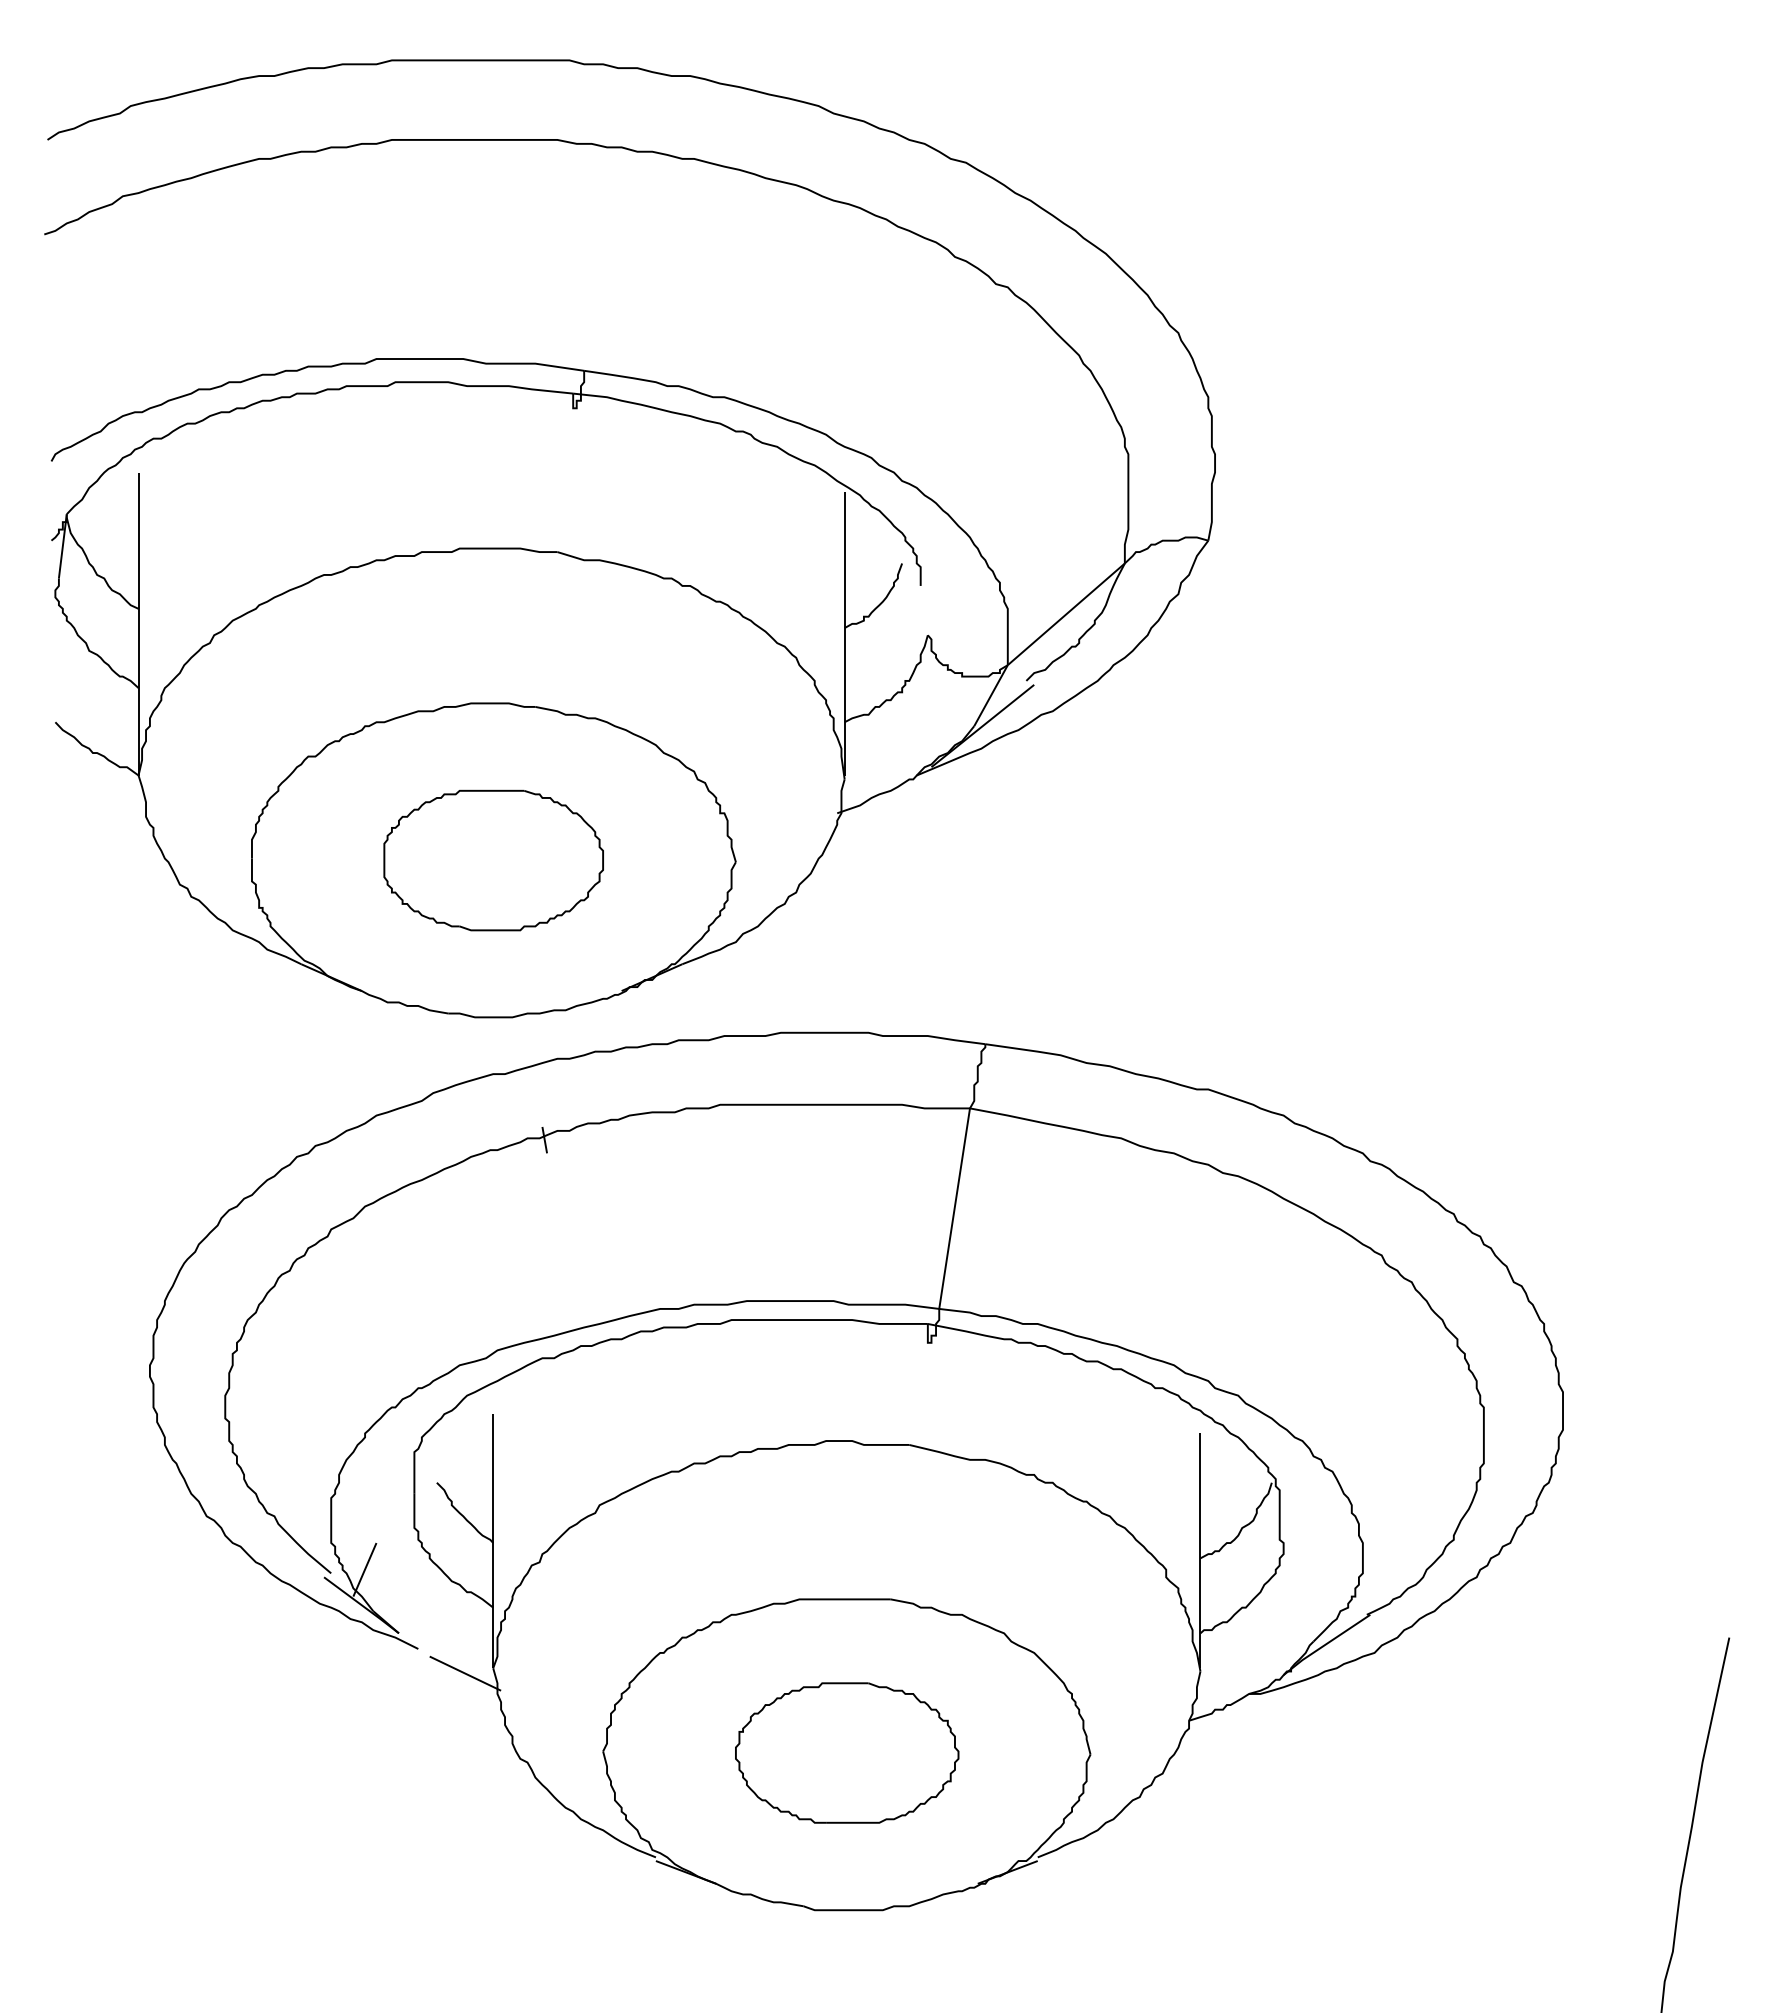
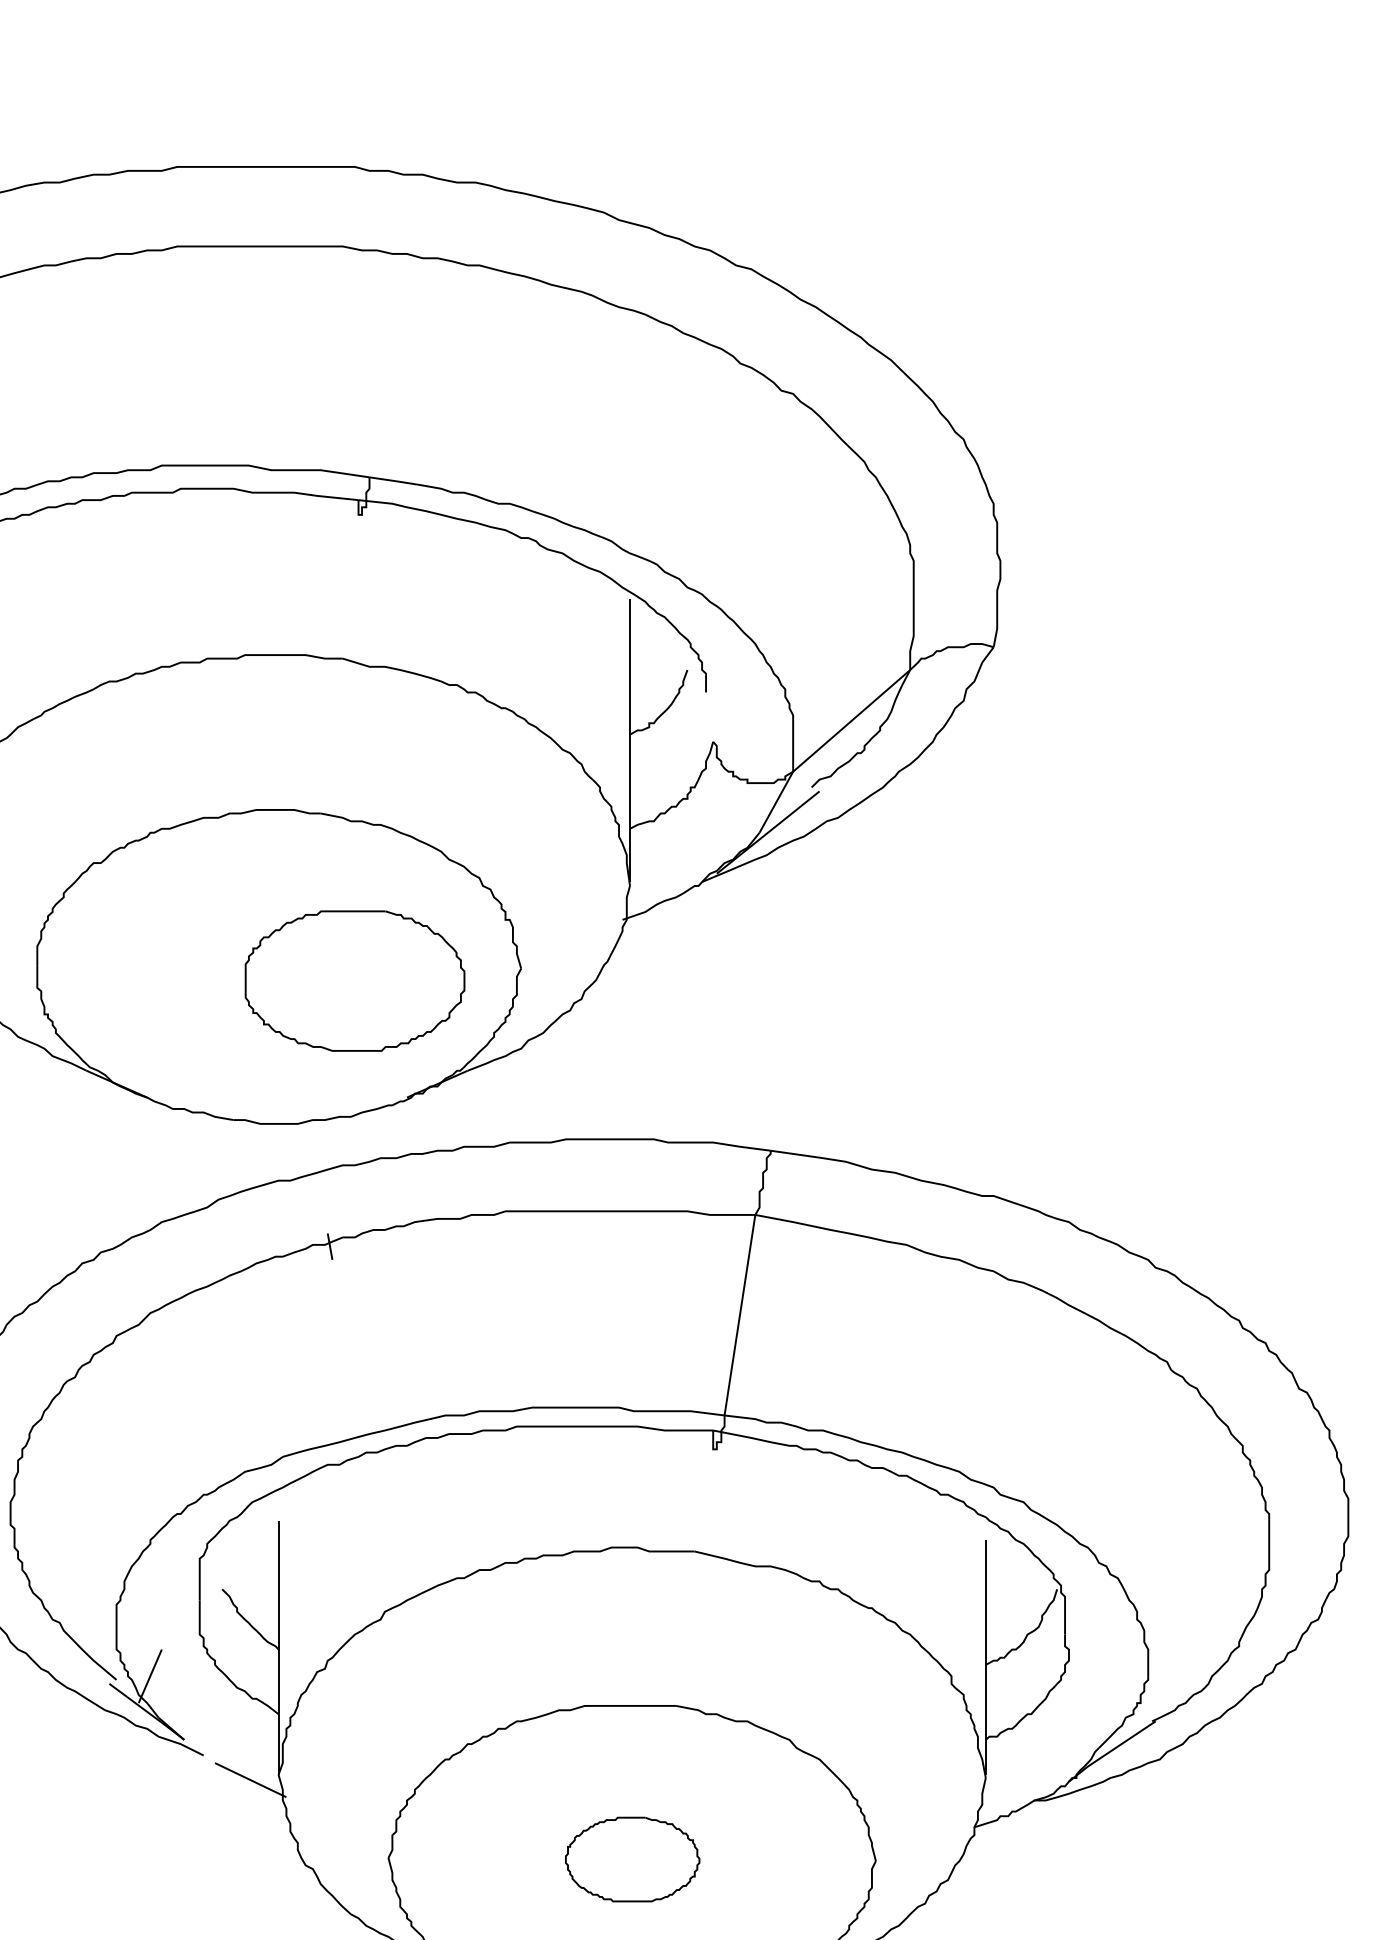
part: (493, 860) -> (354, 981), moved
part: (847, 1752) -> (632, 1859), size x0.6

